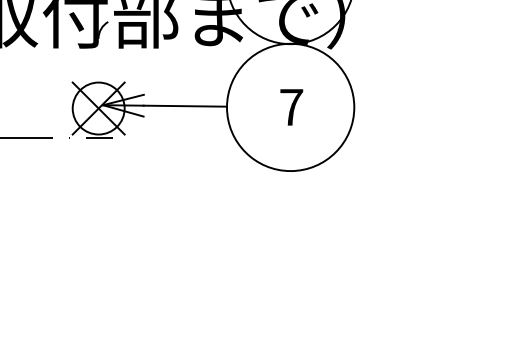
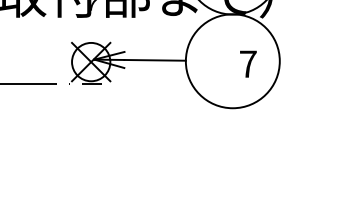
text: (291, 107) -> (248, 64), moved

